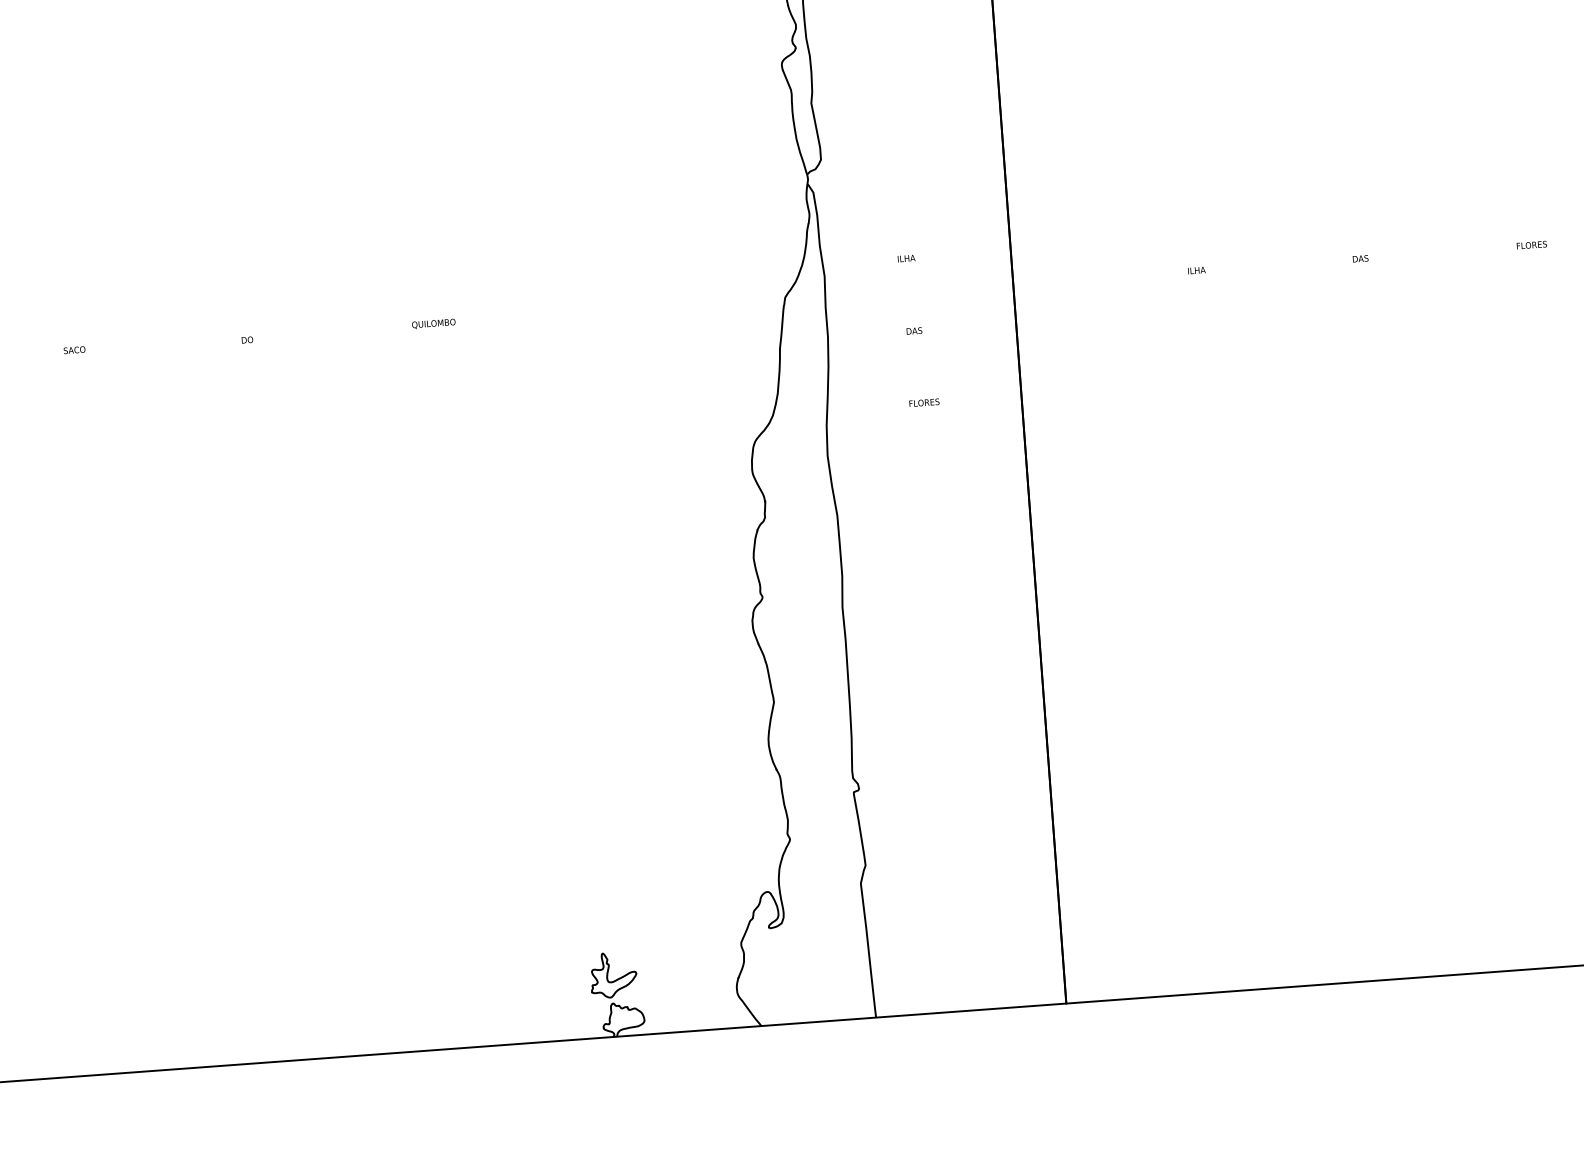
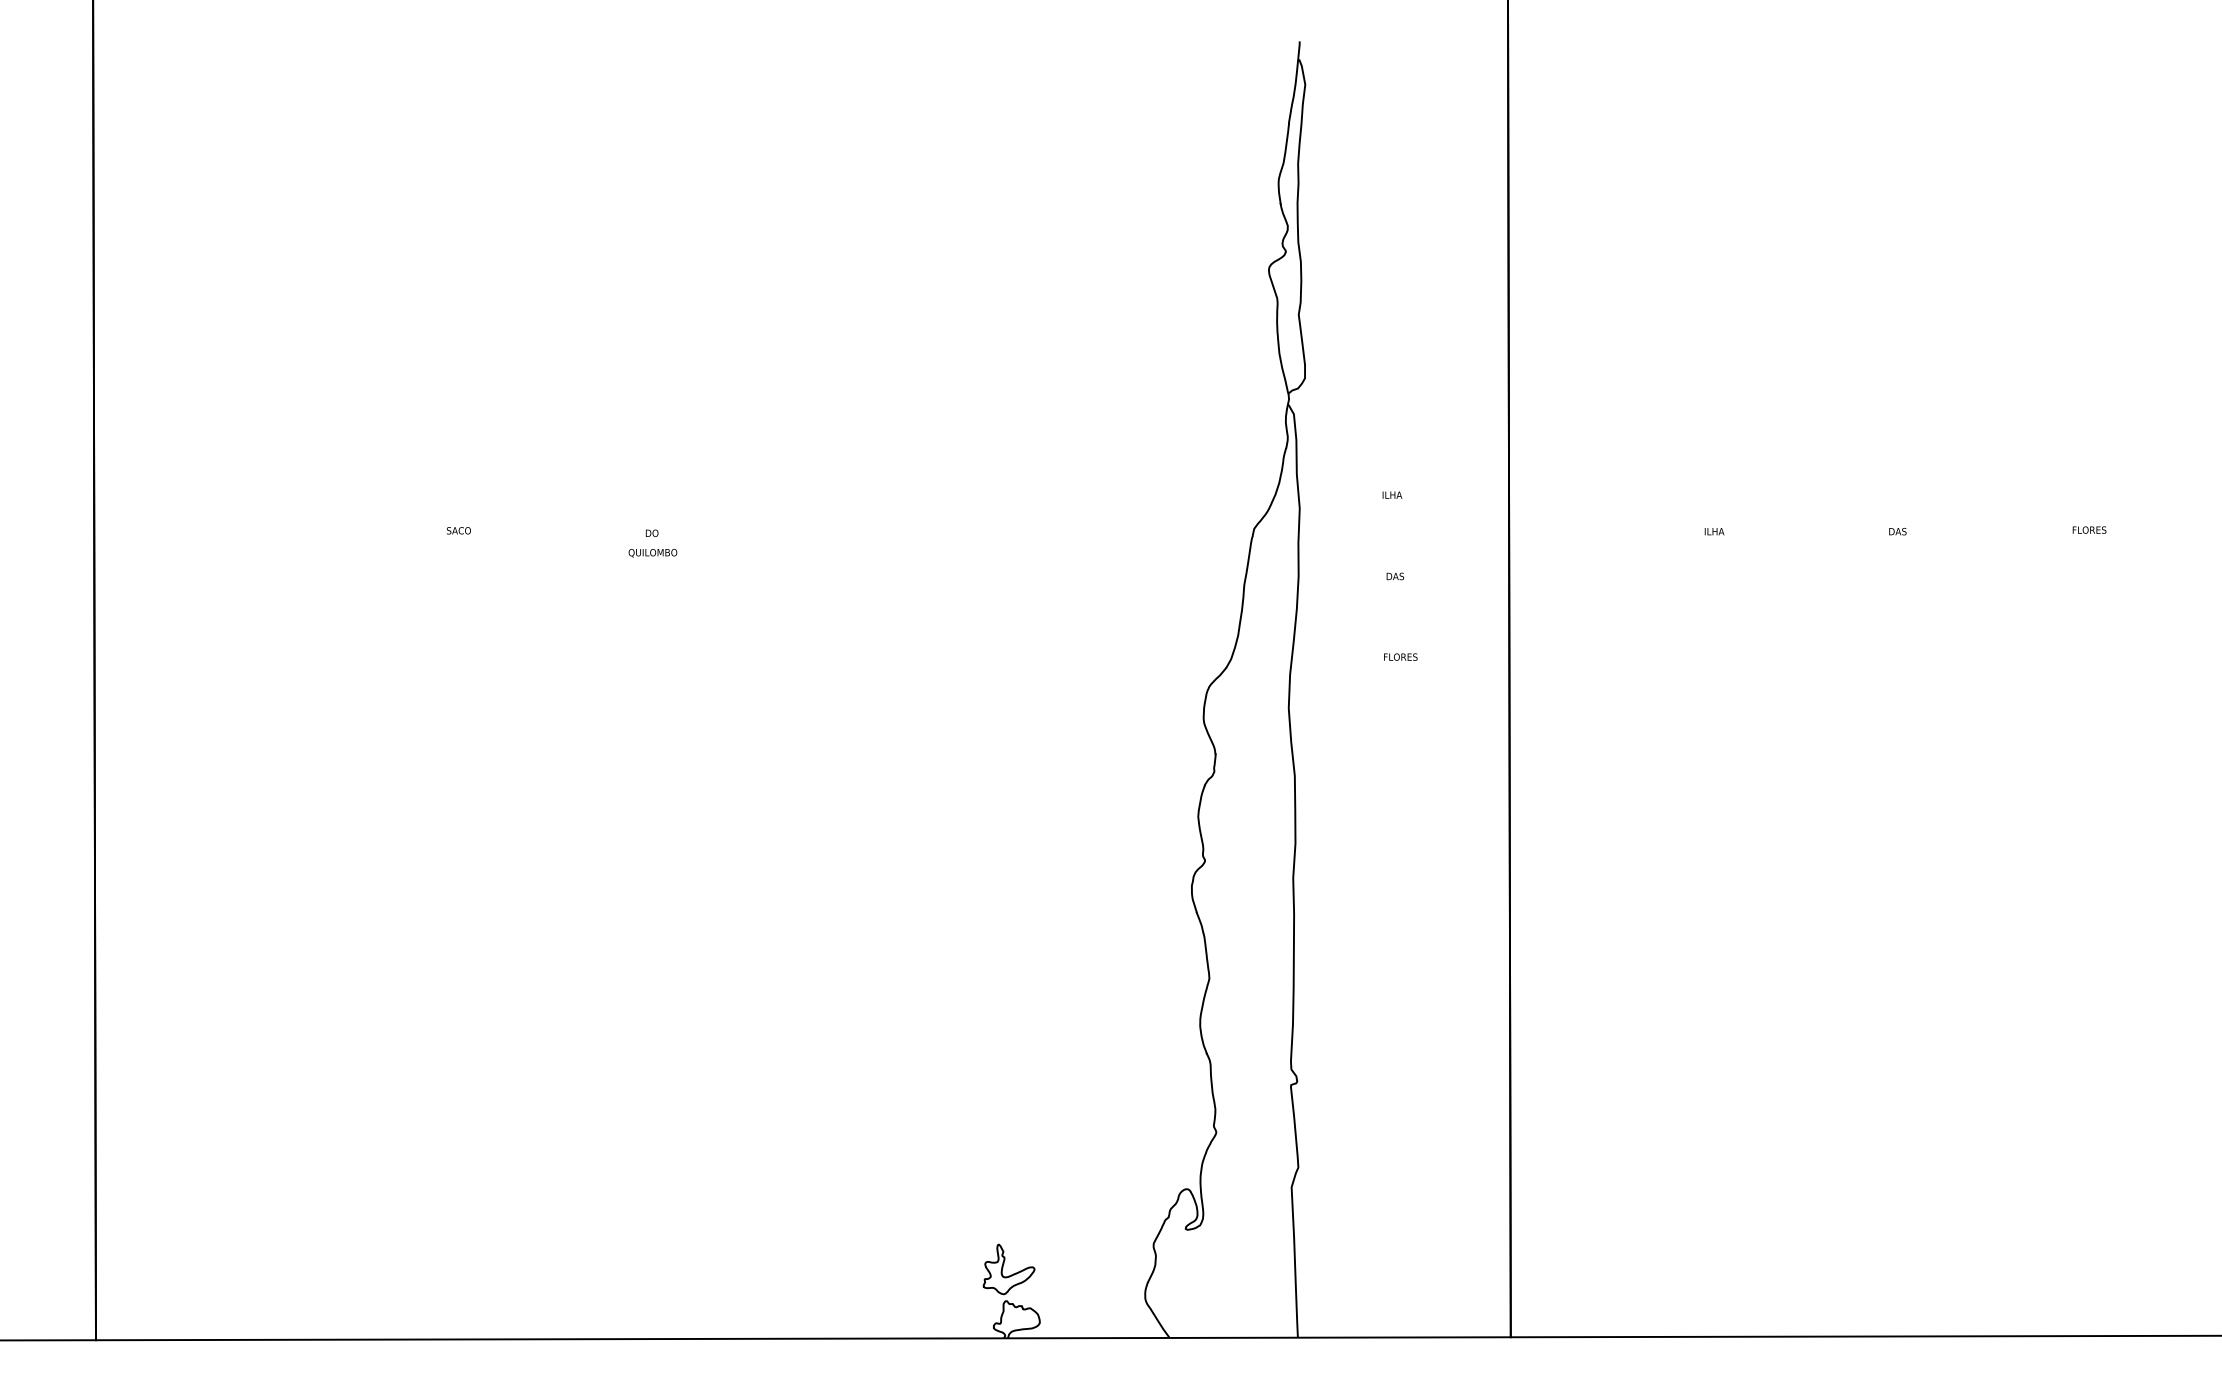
text: (433, 324) -> (652, 553), moved

